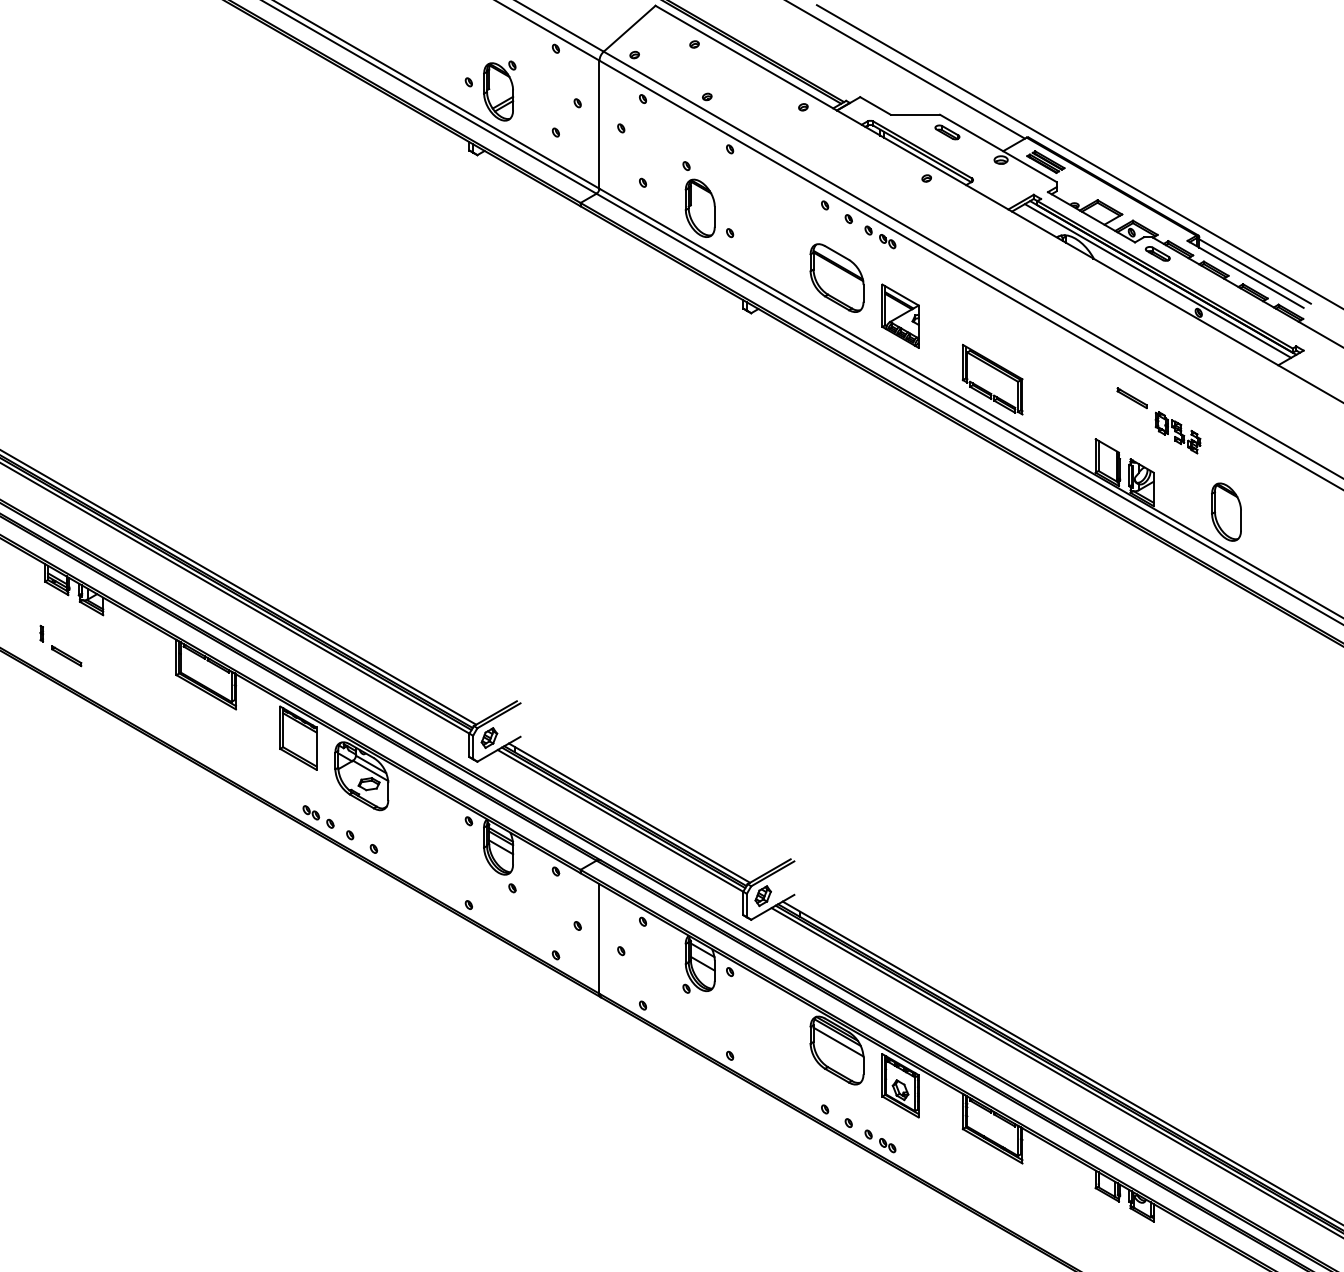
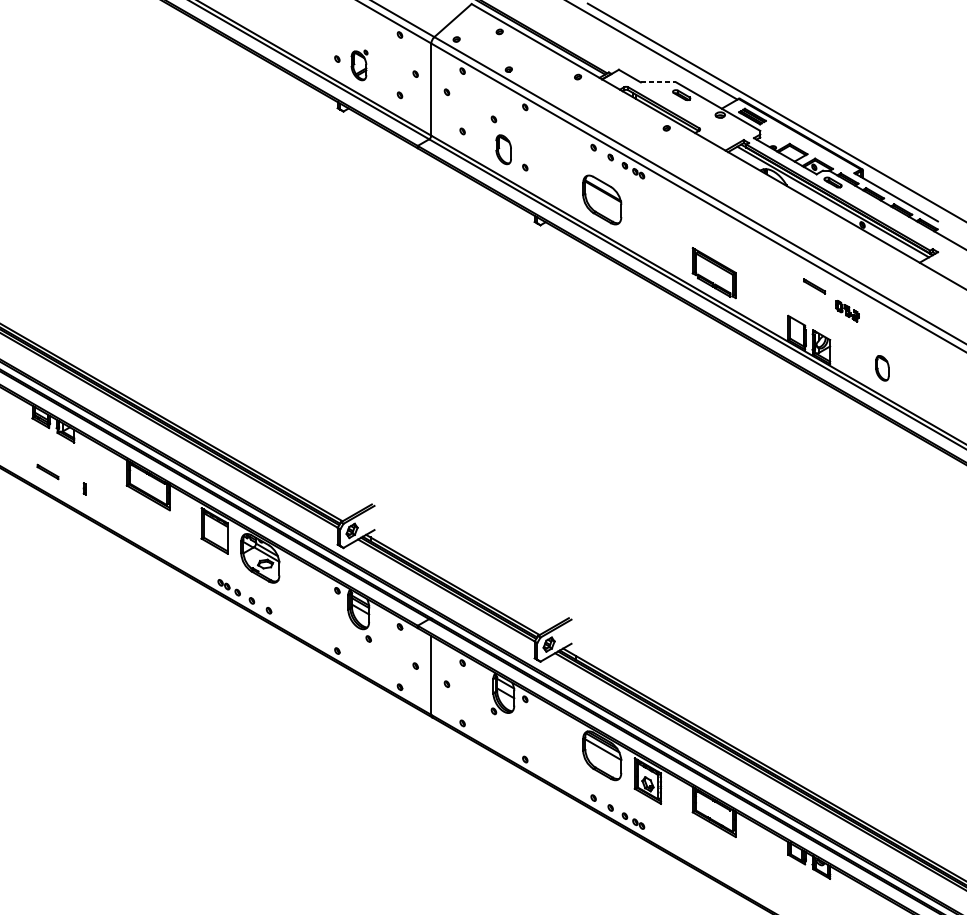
part: (499, 90) -> (359, 65), size x0.7
line: (915, 114) -> (658, 82), solid -> dashed
part: (699, 207) -> (503, 149), size x0.7
line: (1254, 271) -> (902, 195), removed
part: (900, 315) -> (647, 226), removed
part: (1177, 432) -> (847, 311), size x0.7
part: (1226, 511) -> (882, 367), size x0.6
part: (41, 633) -> (84, 488), moved

